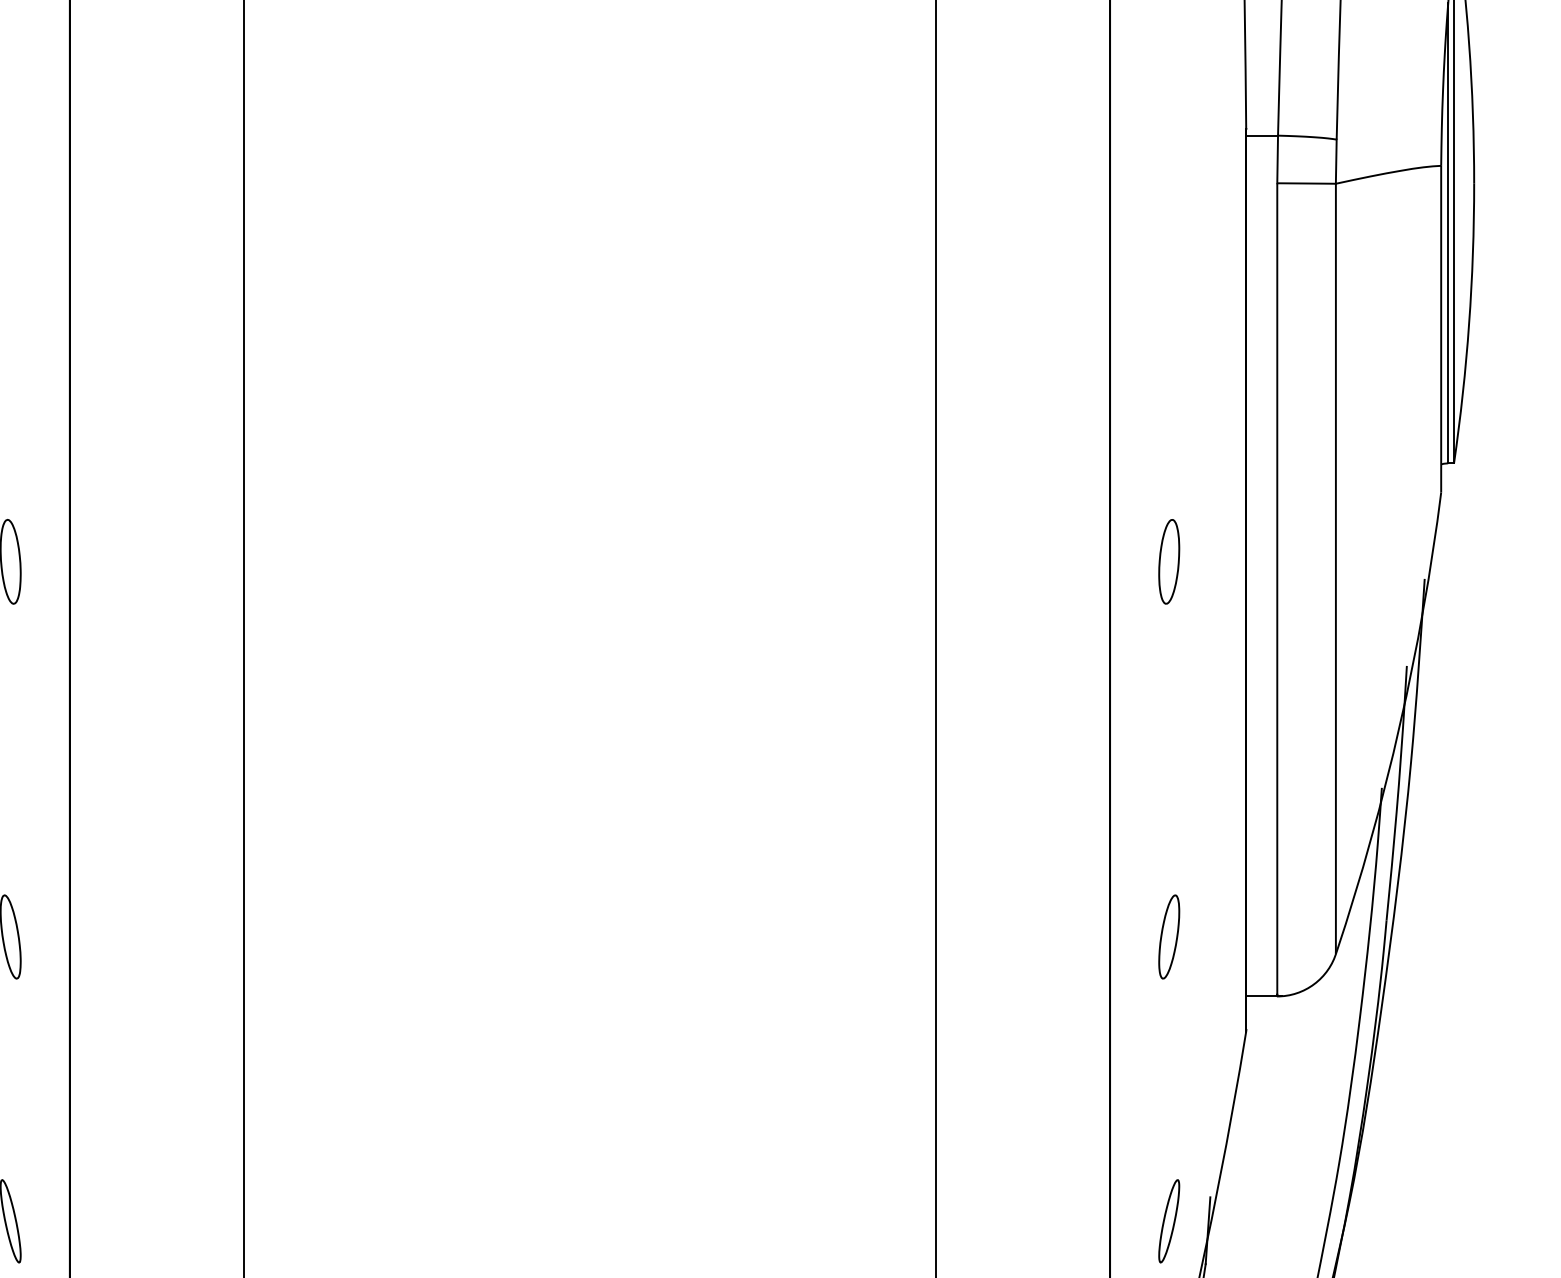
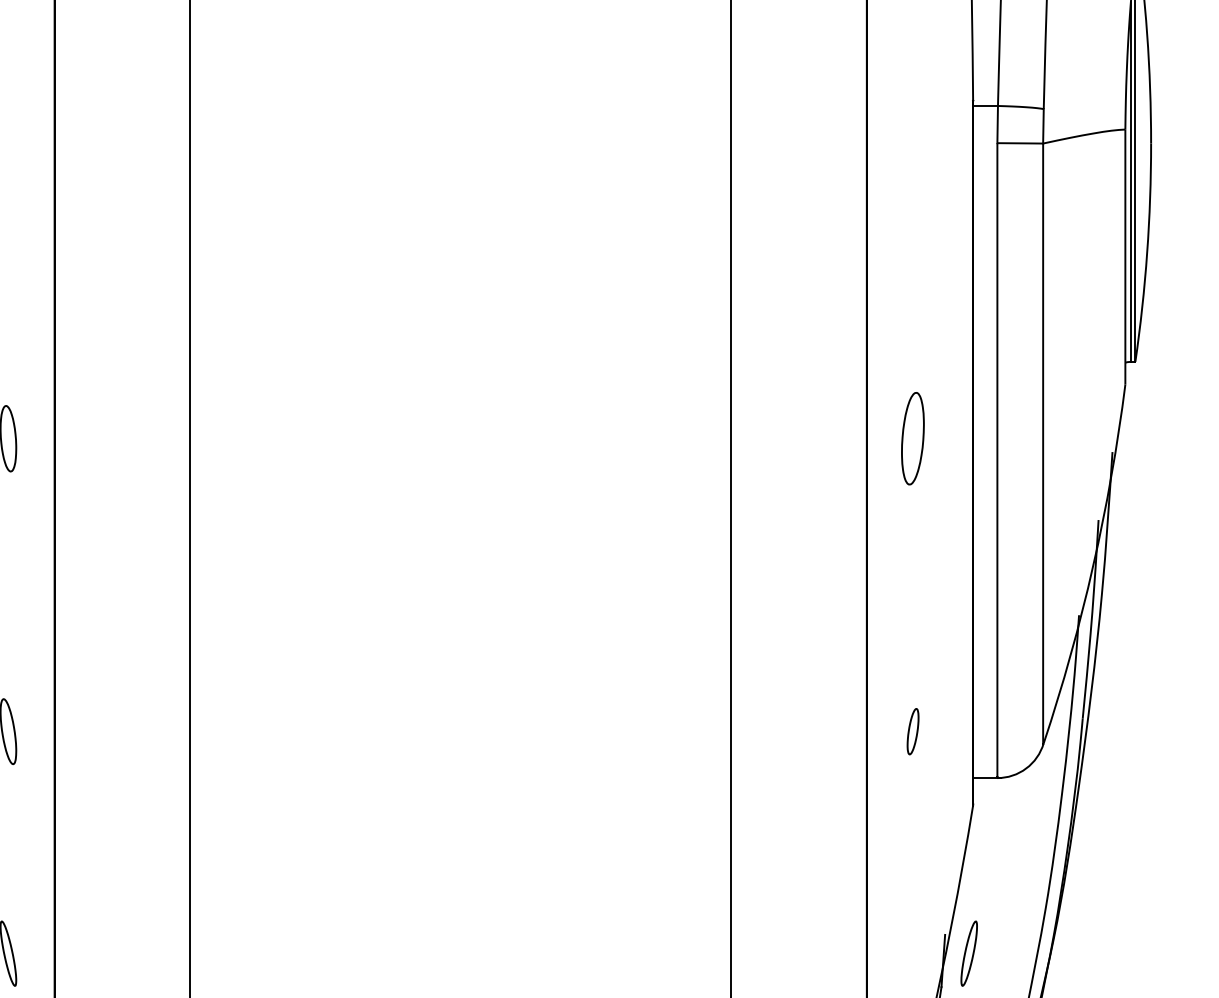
part: (1169, 561) -> (913, 438), size x1.4
part: (1169, 936) -> (913, 731), size x0.7
part: (1169, 1221) -> (969, 953), moved

